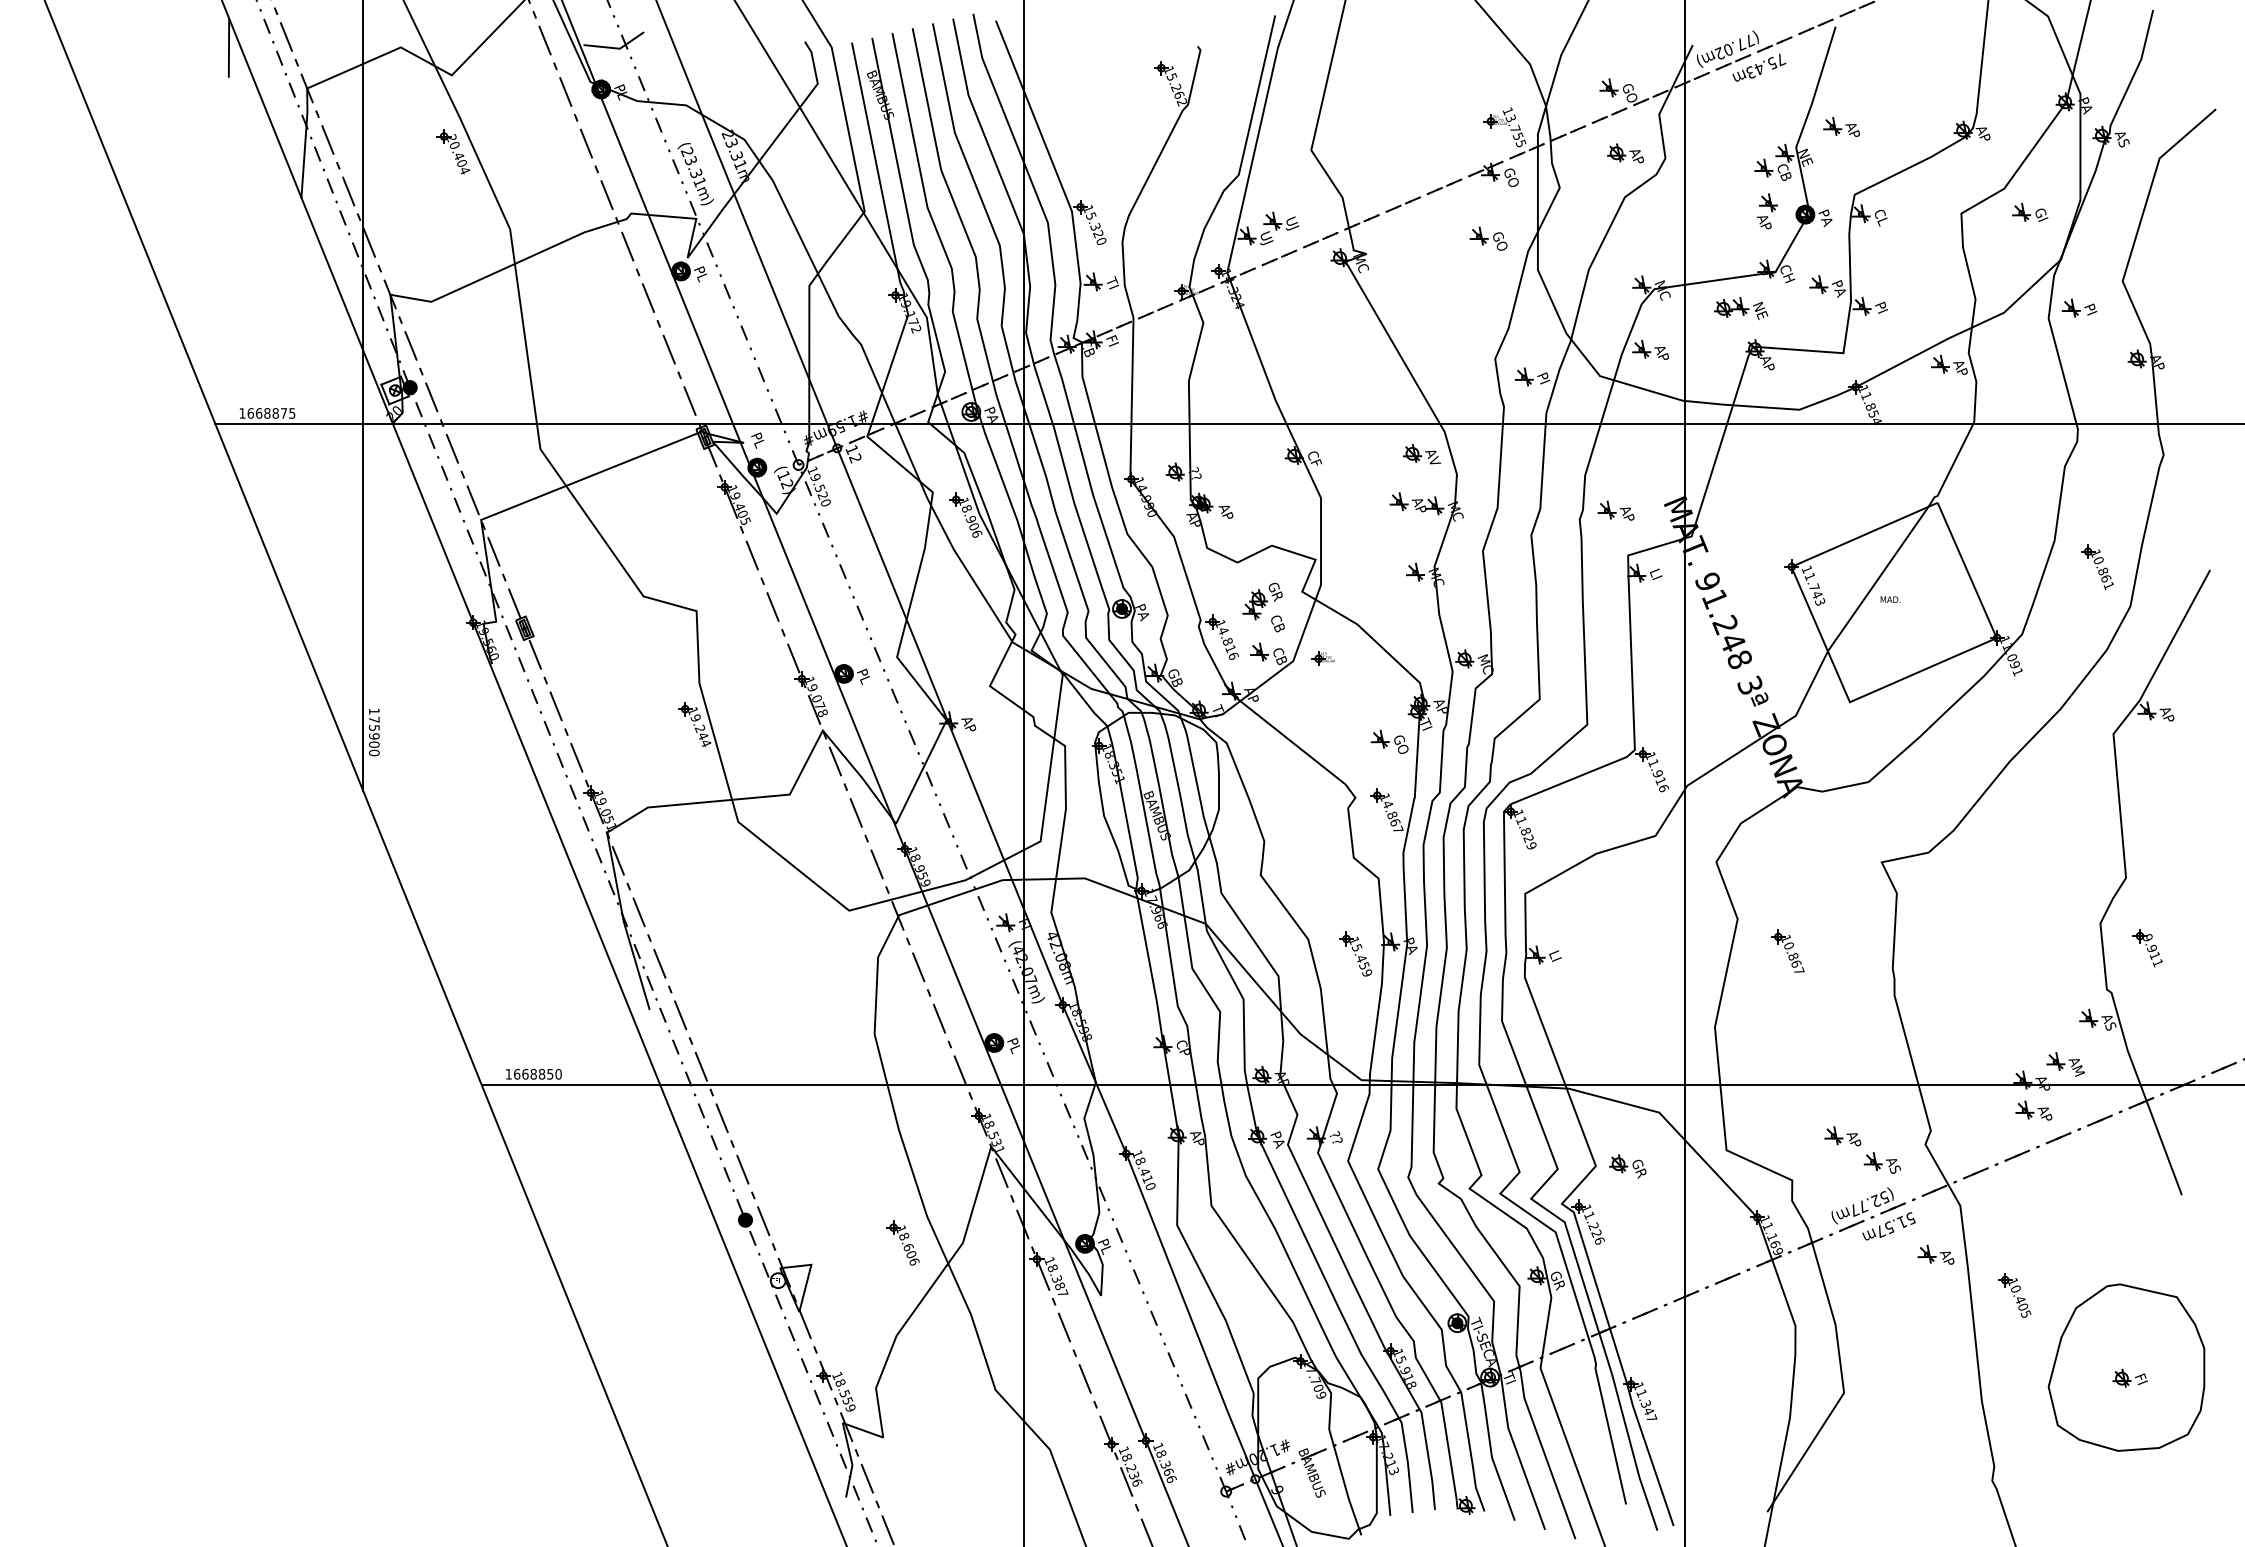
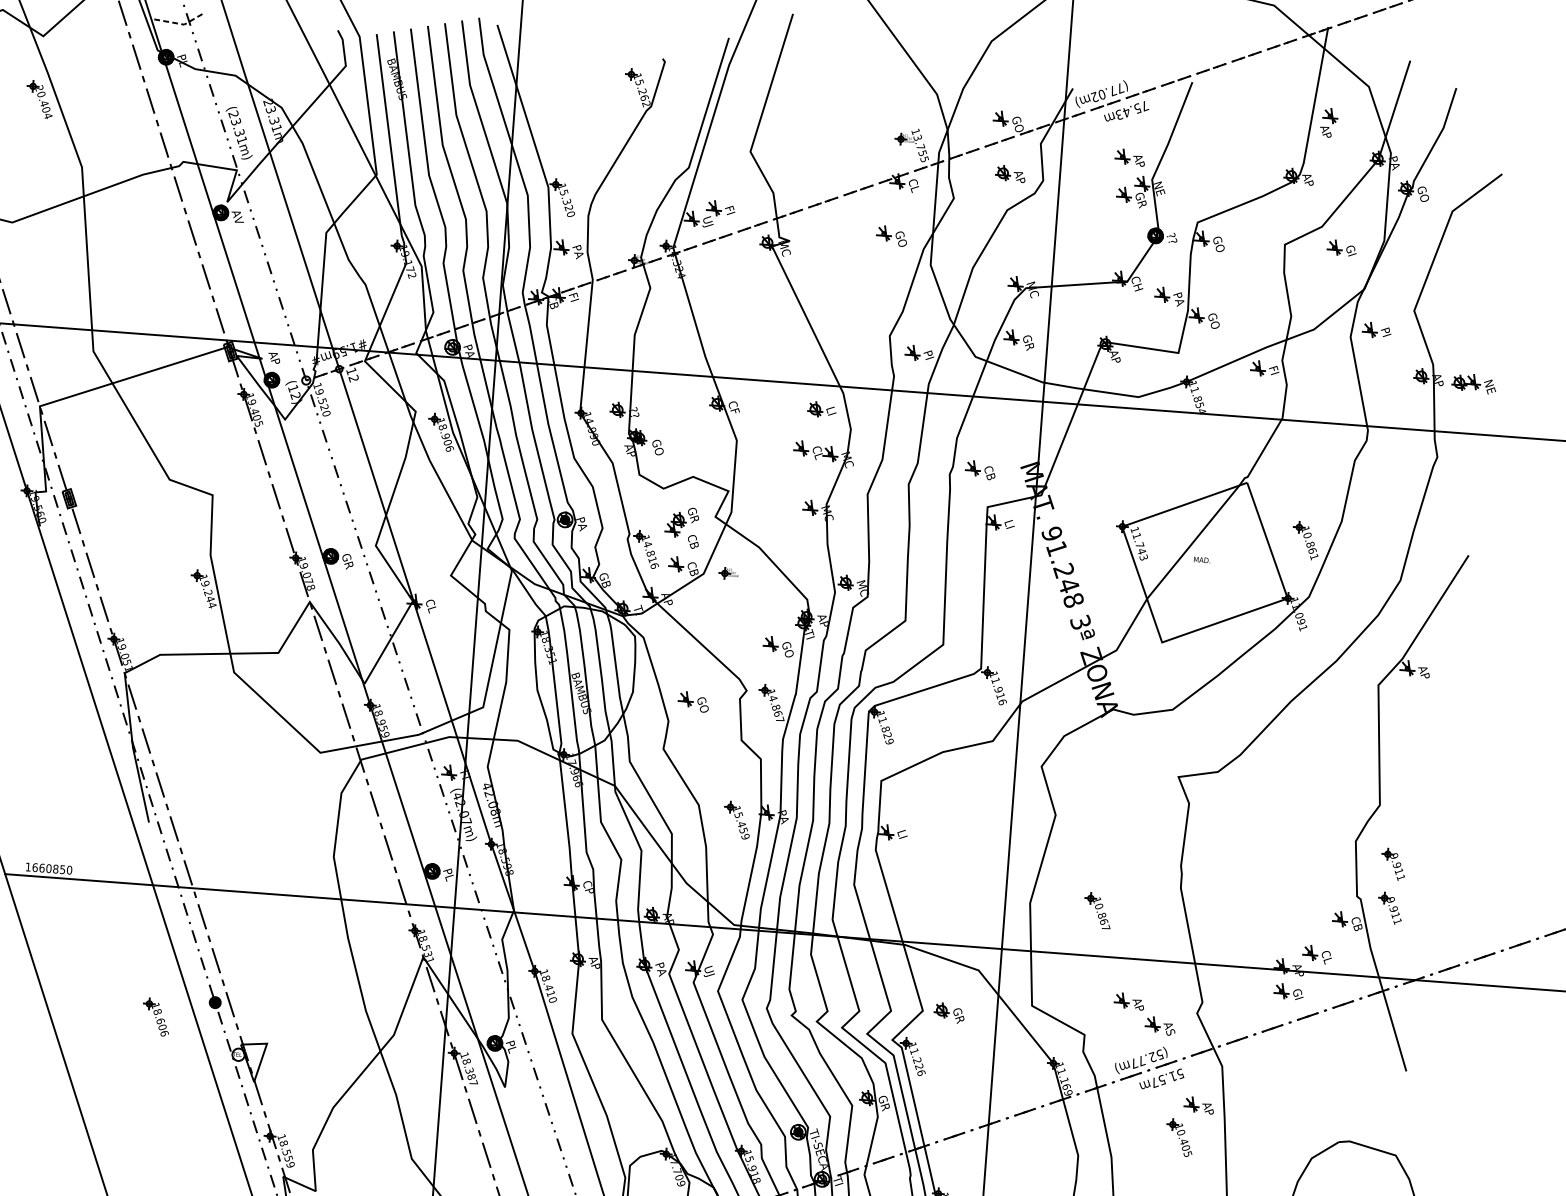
line: (616, 48) -> (181, 24), solid -> dashed
part: (1841, 126) -> (1129, 157), moved
text: (2122, 140) -> (1422, 194), AS -> GO
text: (1785, 176) -> (1141, 203), CB -> GR
text: (1512, 180) -> (915, 189), GO -> CL
part: (1767, 211) -> (1329, 123), moved
text: (1825, 218) -> (1172, 240), PA -> ??
text: (1882, 221) -> (1219, 246), CL -> GO
text: (1292, 223) -> (730, 211), UJ -> FI
text: (701, 274) -> (237, 216), PL -> AV
text: (1112, 285) -> (577, 251), TI -> PA
part: (1741, 308) -> (1474, 383), moved
text: (1882, 310) -> (1213, 320), PI -> GO
text: (1661, 354) -> (1027, 342), AP -> GR
text: (1960, 366) -> (1274, 371), AP -> FI
text: (757, 440) -> (273, 357), PL -> AP
text: (1433, 456) -> (832, 413), AV -> LI
text: (1418, 505) -> (817, 452), AP -> CL
text: (1226, 513) -> (657, 447), AP -> GO
text: (1626, 514) -> (988, 473), AP -> CB
part: (2097, 567) -> (1306, 541), moved
text: (864, 678) -> (347, 561), PL -> GR
text: (968, 724) -> (430, 606), AP -> CL
part: (1292, 815) -> (693, 701), added
part: (1787, 950) -> (1097, 910), moved
part: (2147, 1001) -> (1389, 908), added
text: (2108, 1022) -> (1356, 923), AS -> CB
text: (2076, 1066) -> (1327, 958), AM -> CL
text: (533, 1074) -> (48, 868), 1668850 -> 1660850
text: (2044, 1113) -> (1297, 995), AP -> GI
text: (1335, 1138) -> (708, 971), ?? -> UJ
part: (902, 1242) -> (155, 1016), moved
part: (2014, 1295) -> (1179, 1137), moved

